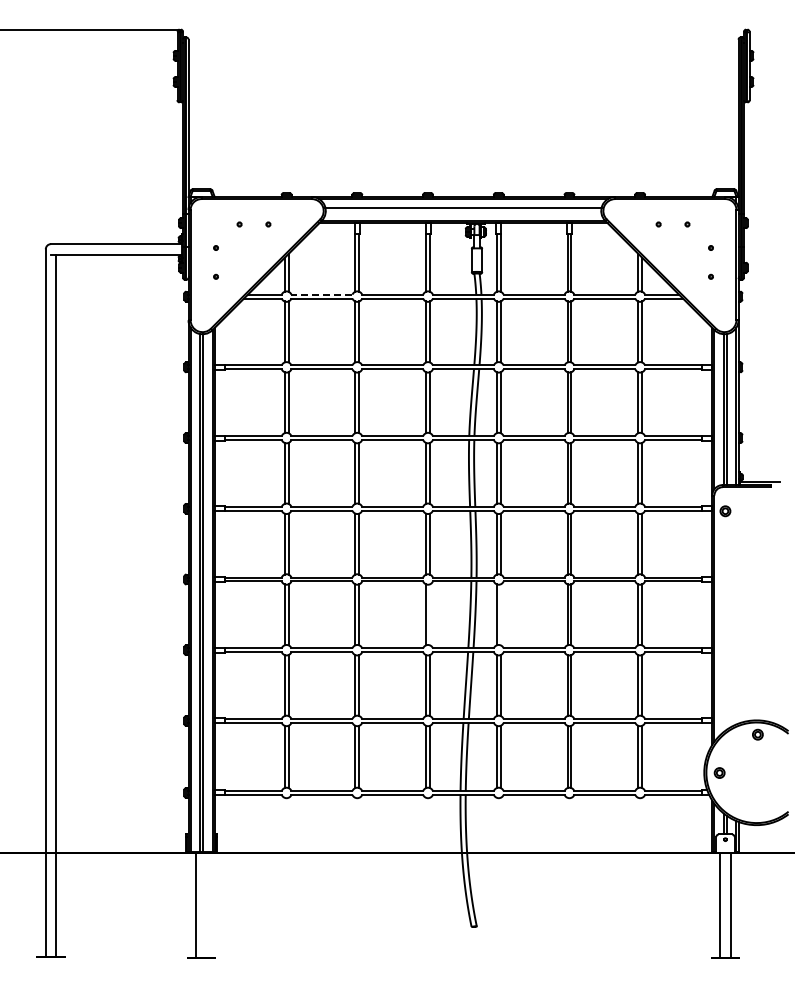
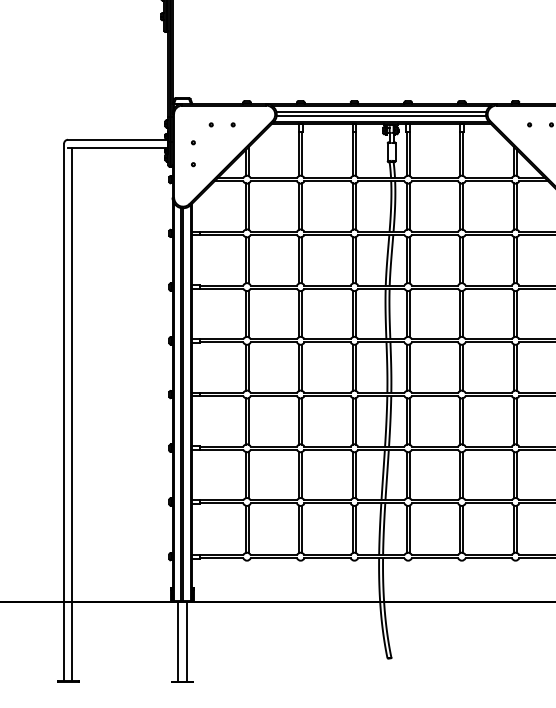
line: (463, 212) -> (381, 115), added
line: (321, 294) -> (273, 178), dashed -> solid
line: (430, 614) -> (356, 421), added
line: (500, 614) -> (409, 421), added
line: (207, 905) -> (186, 642), added

